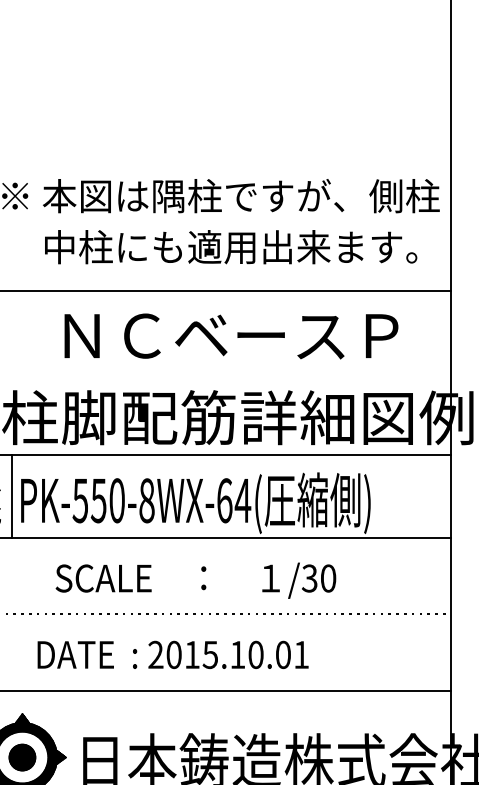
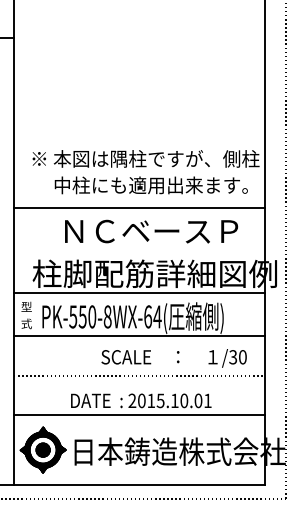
line: (11, 496) -> (37, 314), removed
text: (194, 580) -> (173, 358), moved
text: (173, 654) -> (141, 400), moved

